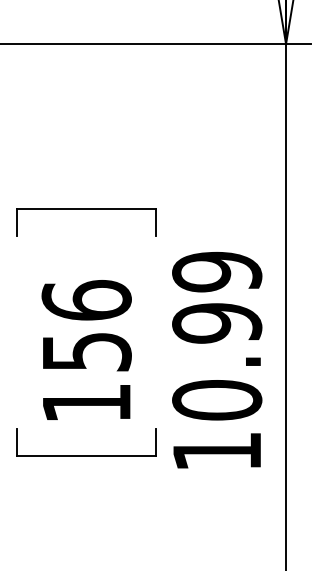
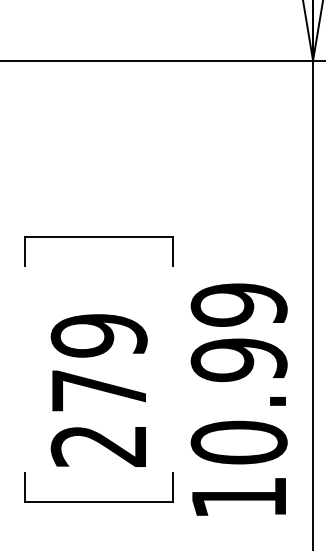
text: (86, 351) -> (98, 390), 156 -> 279

